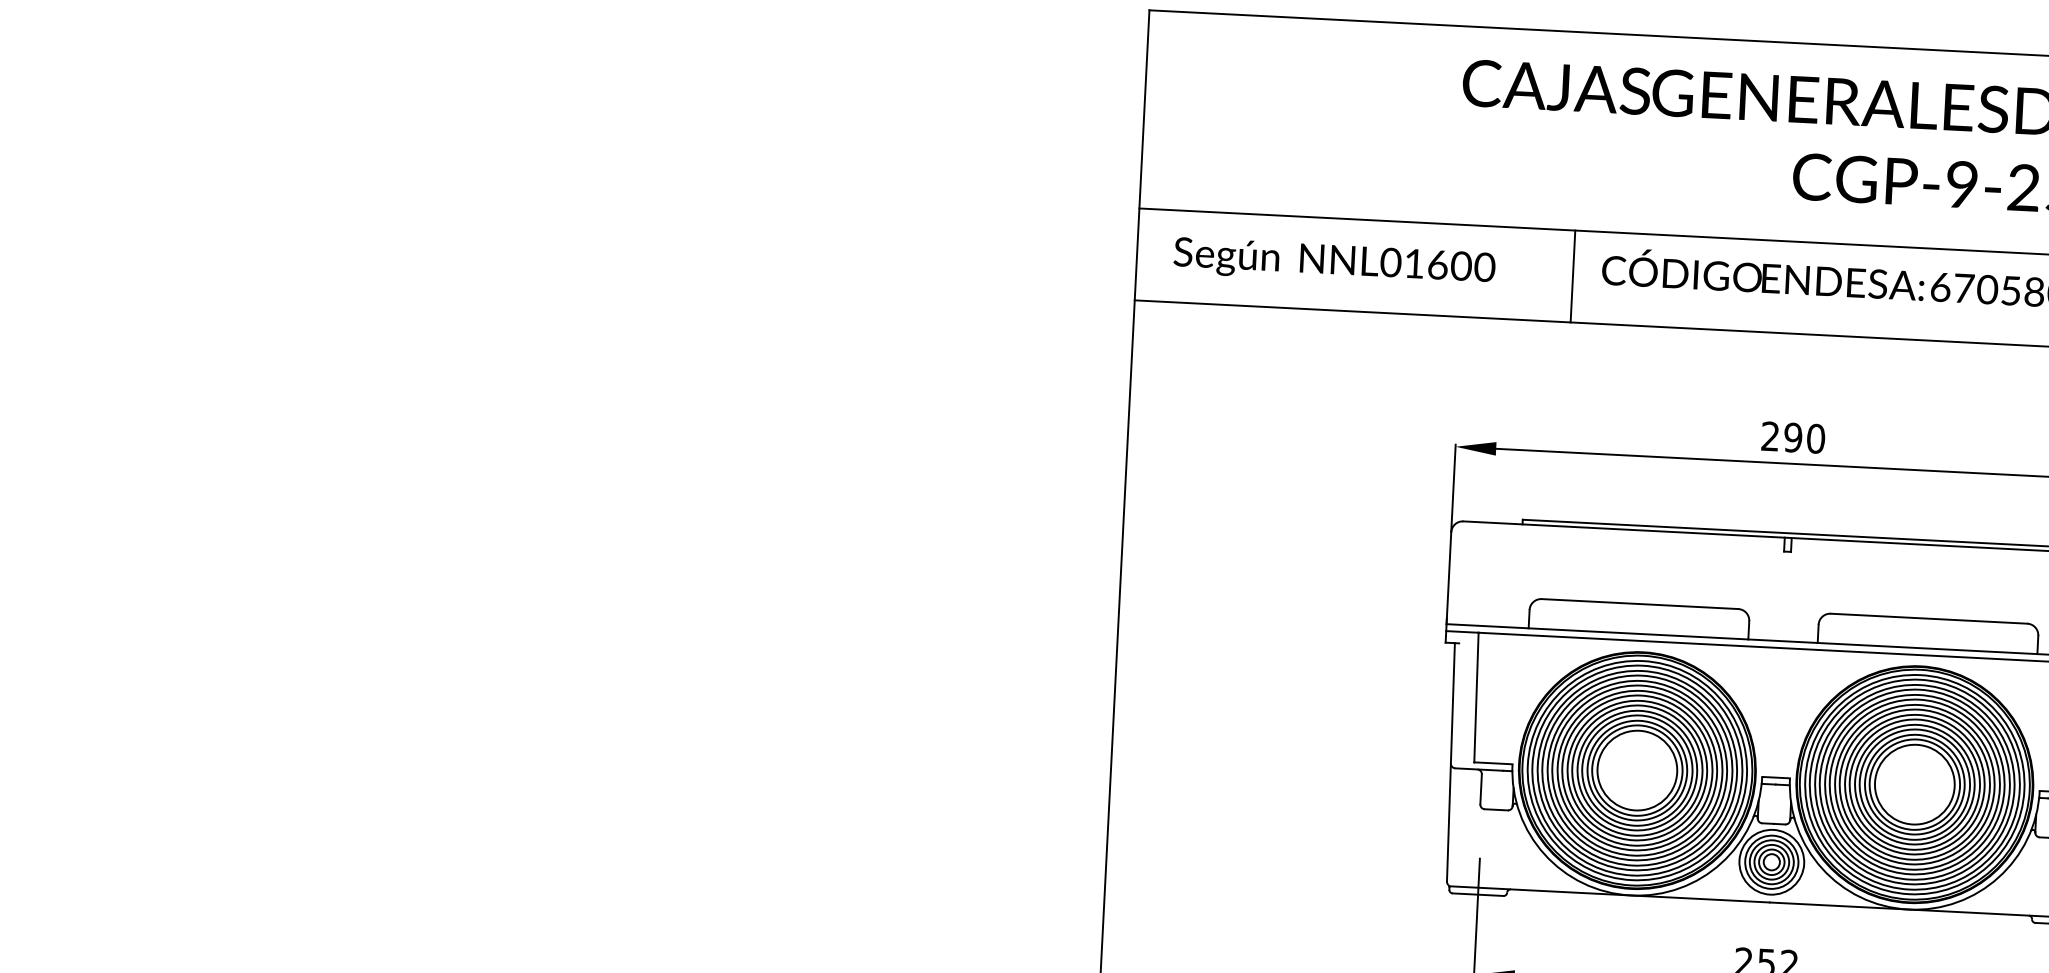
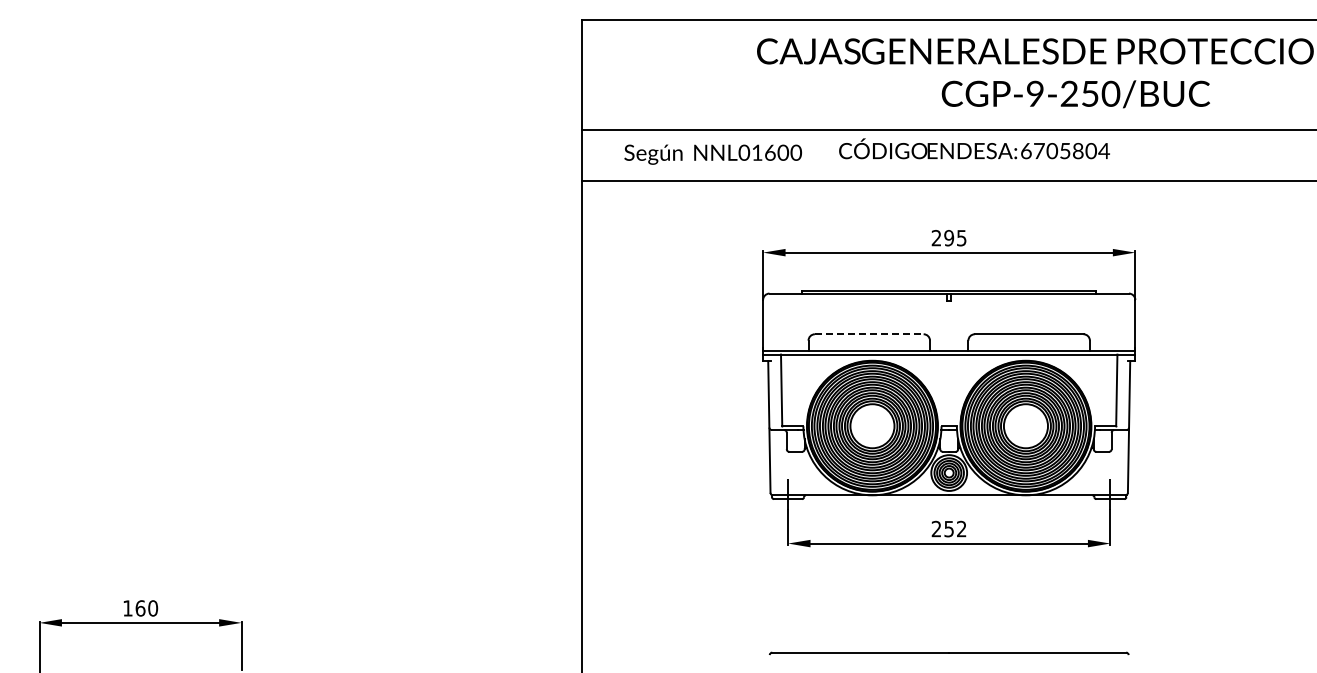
text: (1333, 262) -> (712, 154), moved
line: (1573, 274) -> (823, 154), removed
text: (1815, 439) -> (961, 238), 290 -> 295
line: (1640, 604) -> (869, 334), solid -> dashed

